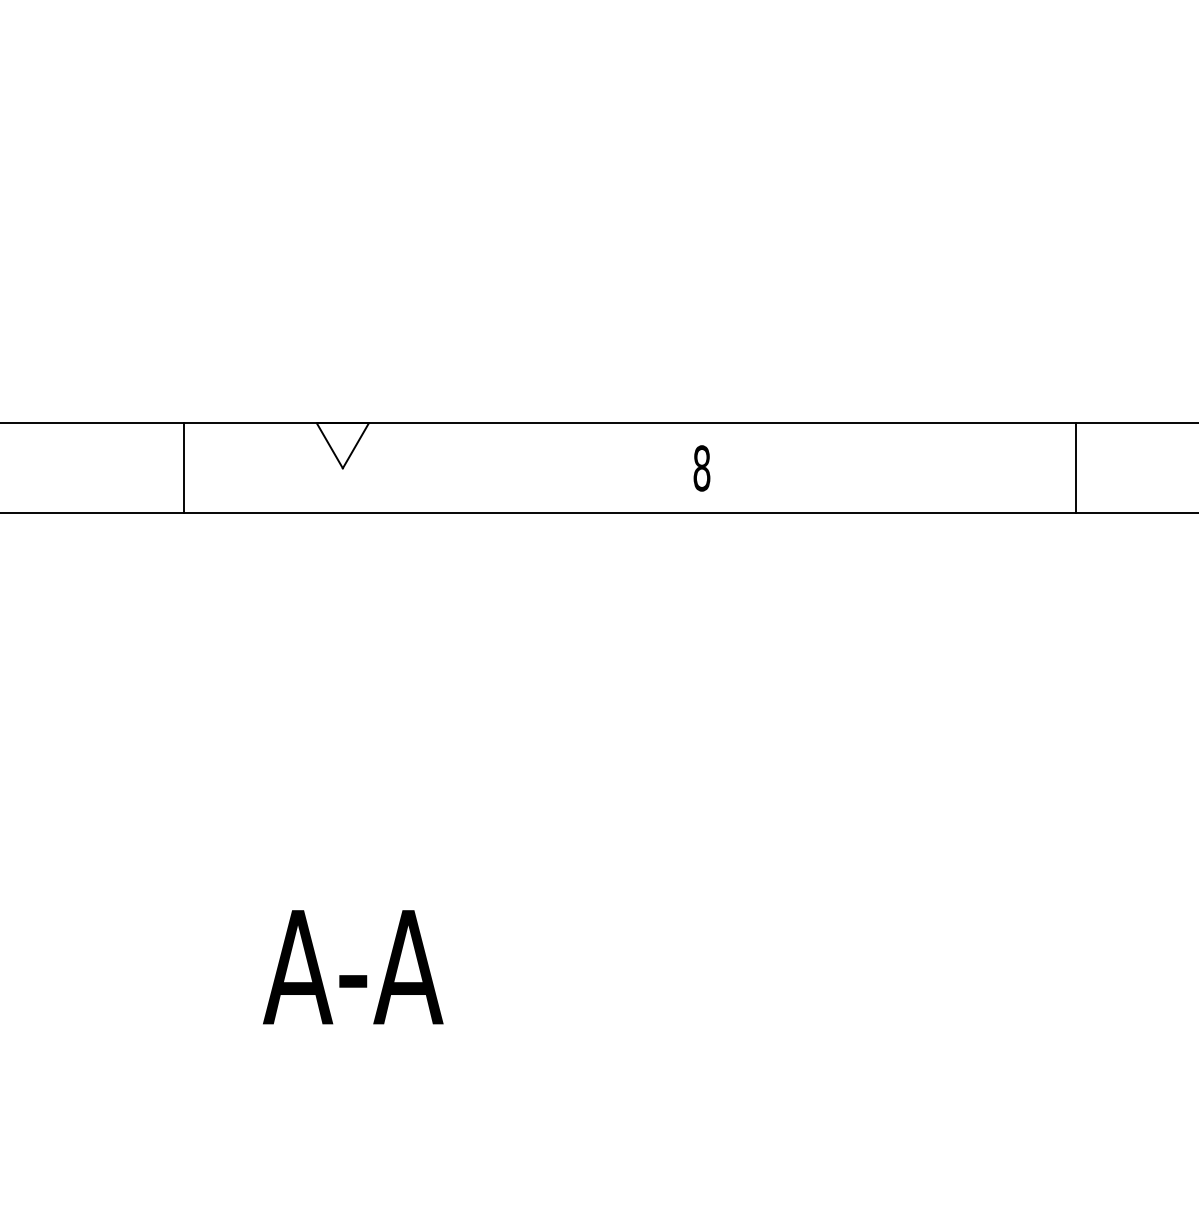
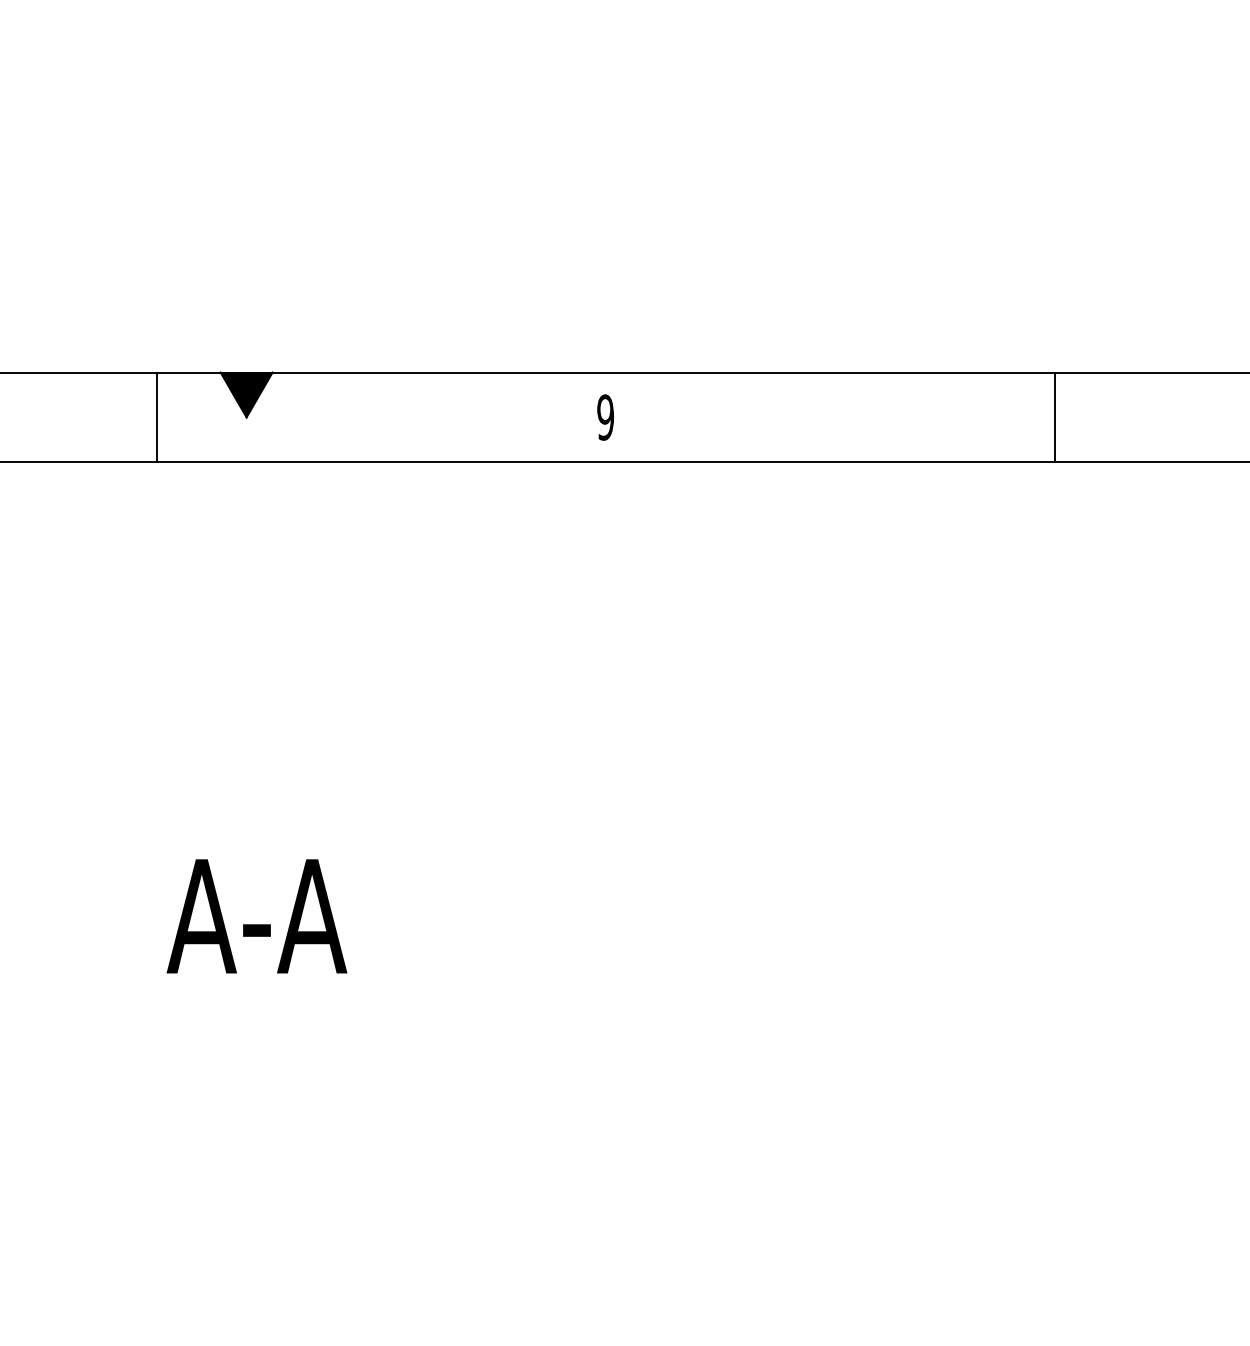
fill: (342, 445) -> (246, 394), added
line: (183, 468) -> (156, 417), moved
text: (701, 468) -> (605, 417), 8 -> 9
line: (1075, 468) -> (1055, 417), moved

